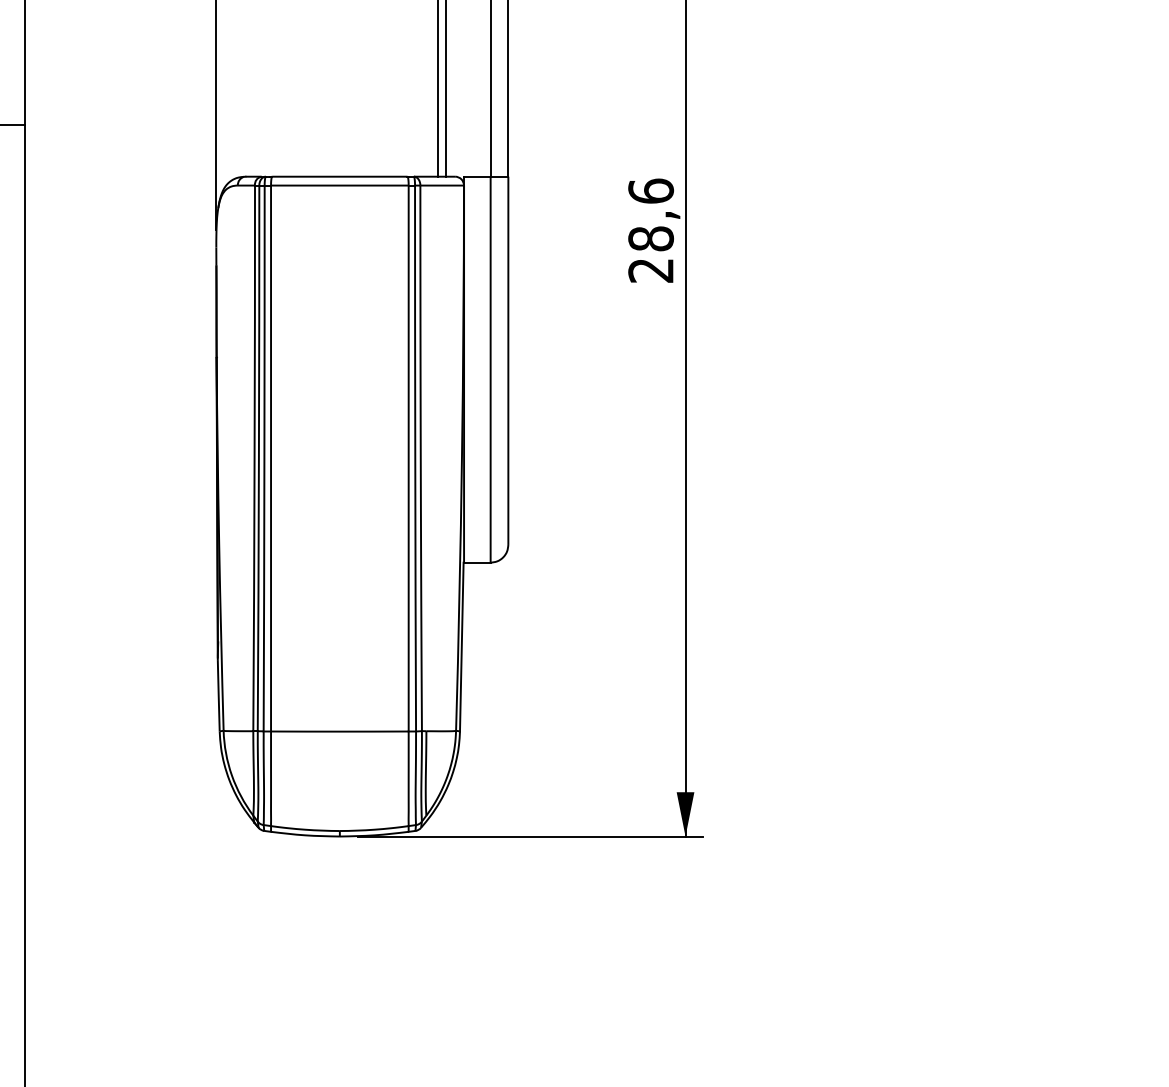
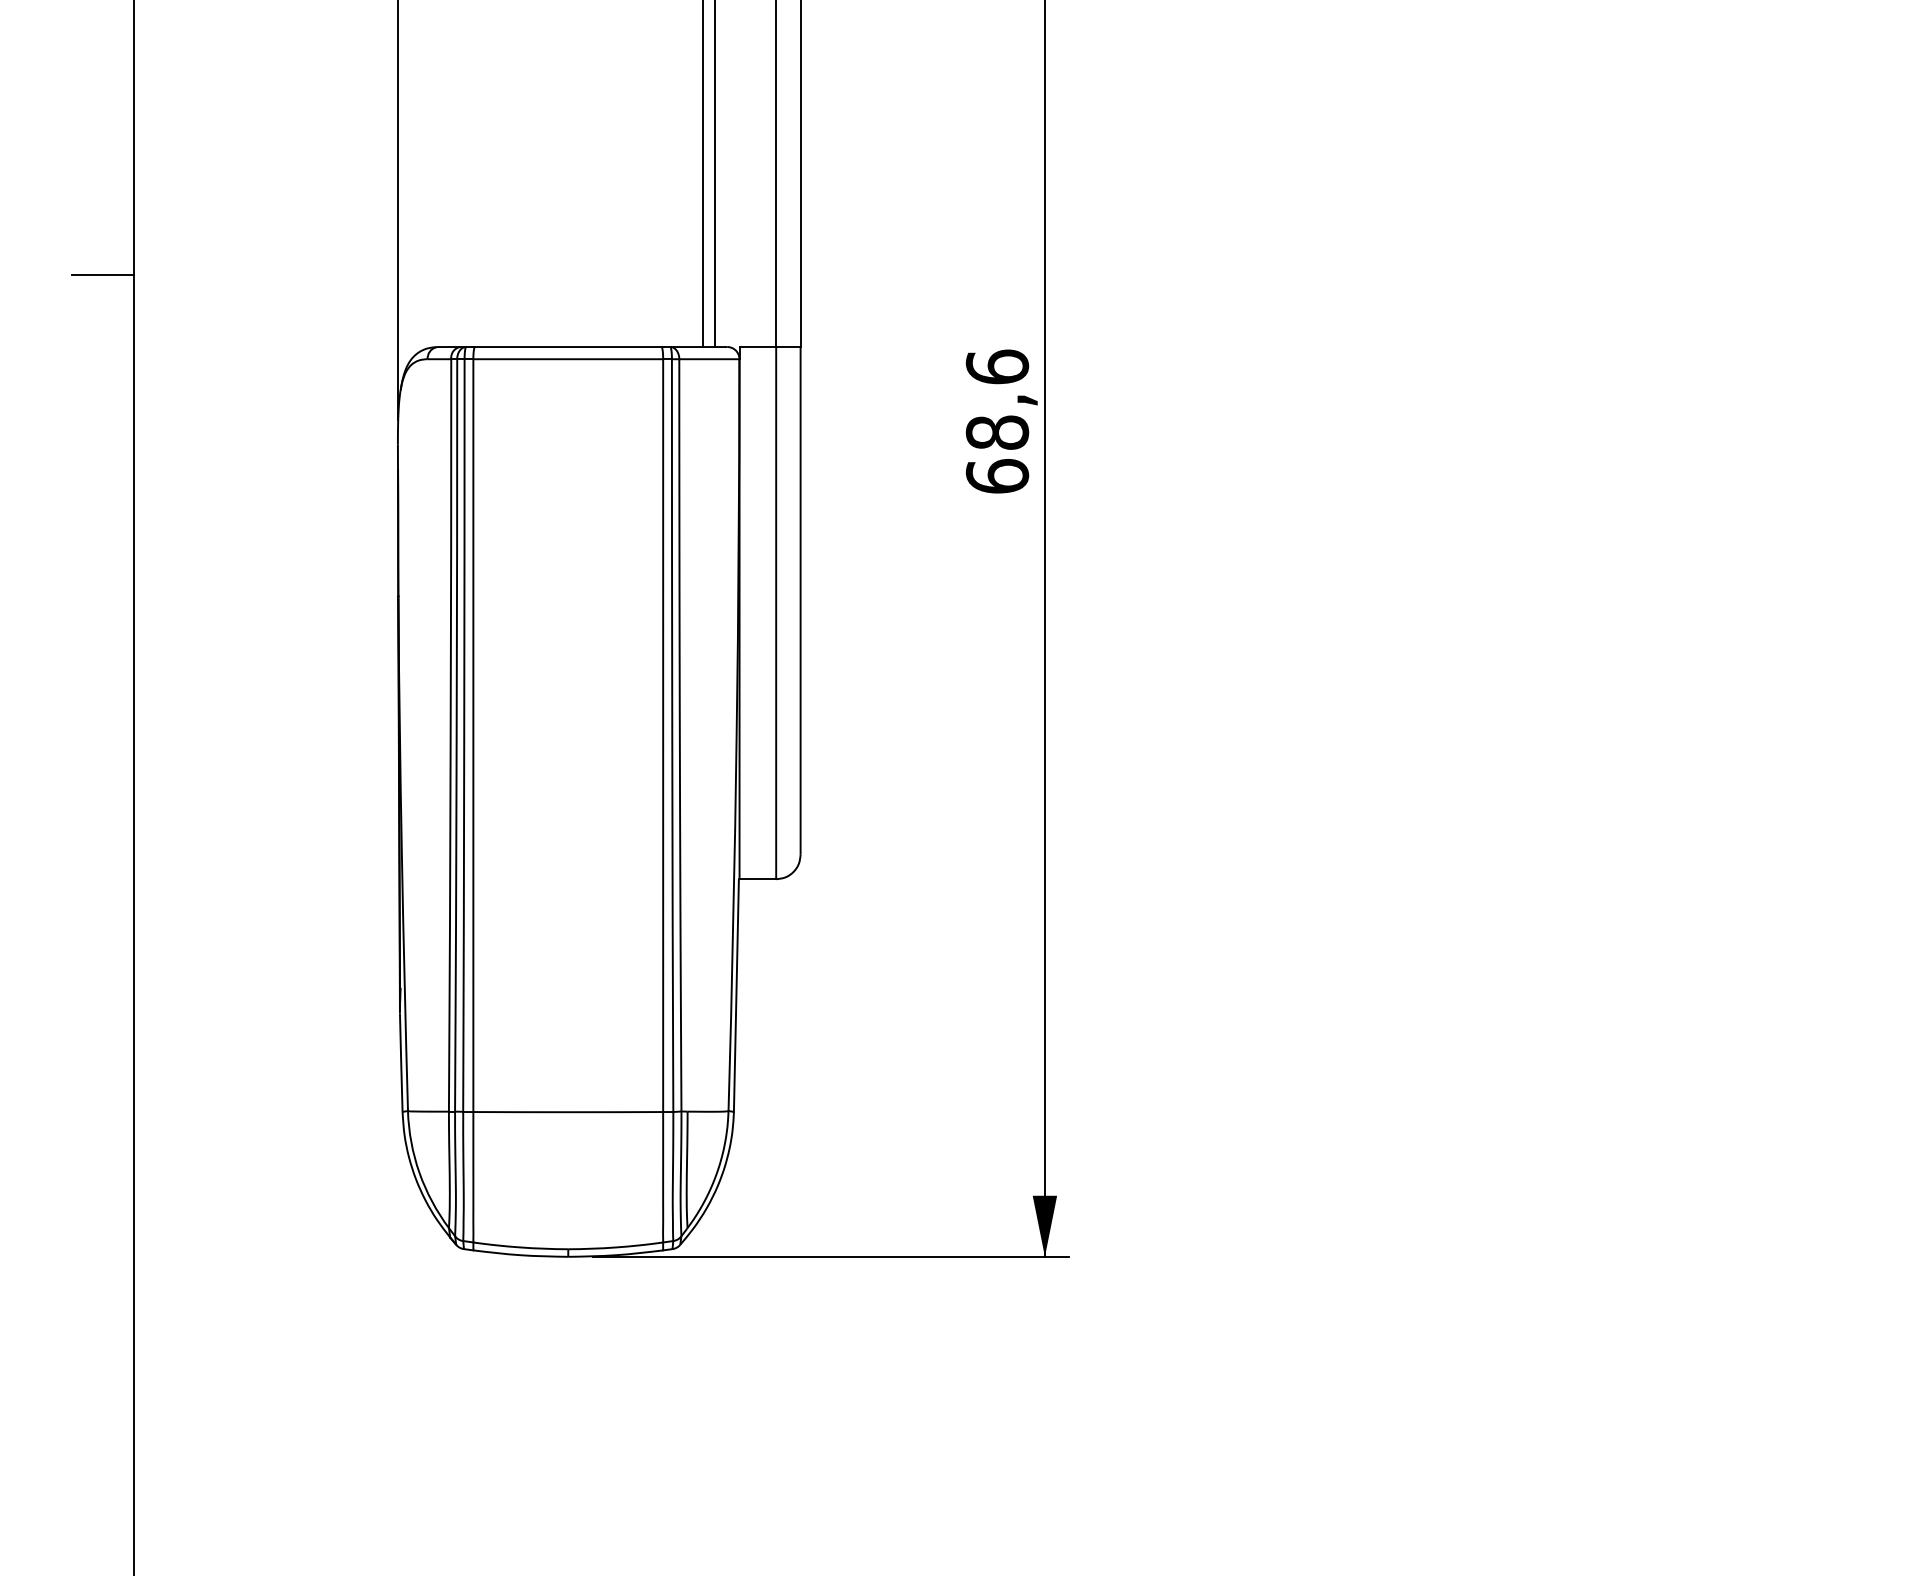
text: (651, 270) -> (997, 476), 28,6 -> 68,6

